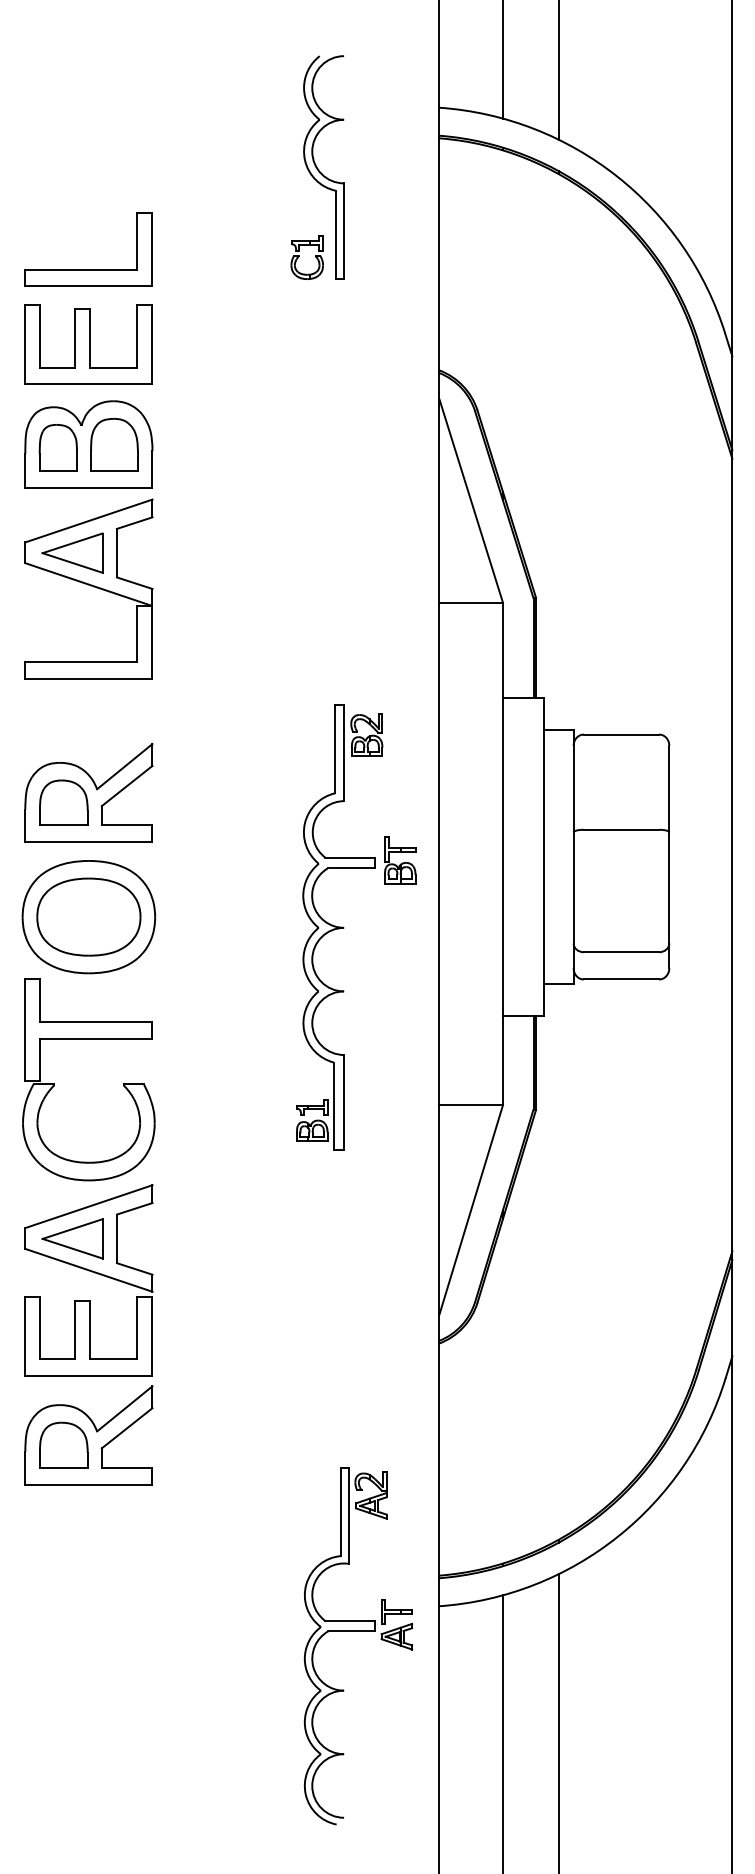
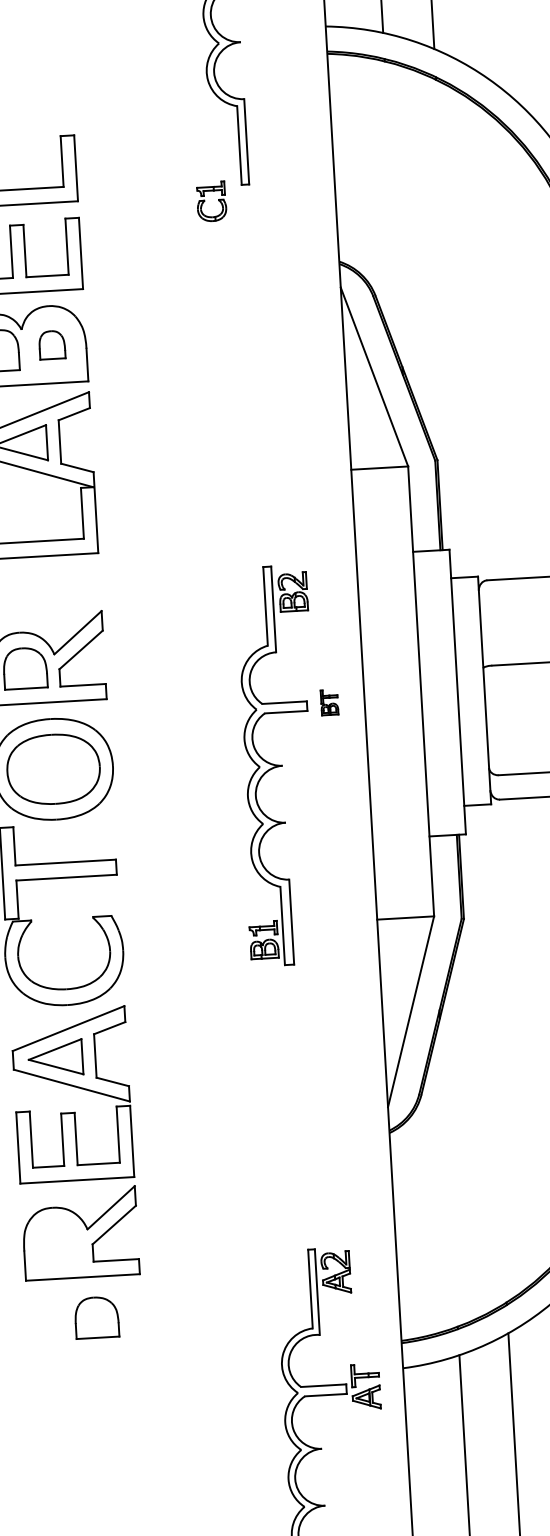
part: (299, 257) -> (204, 202), moved
part: (114, 444) -> (52, 344), size x0.6
part: (400, 860) -> (329, 702), size x0.6
part: (63, 1444) -> (96, 1317), moved

